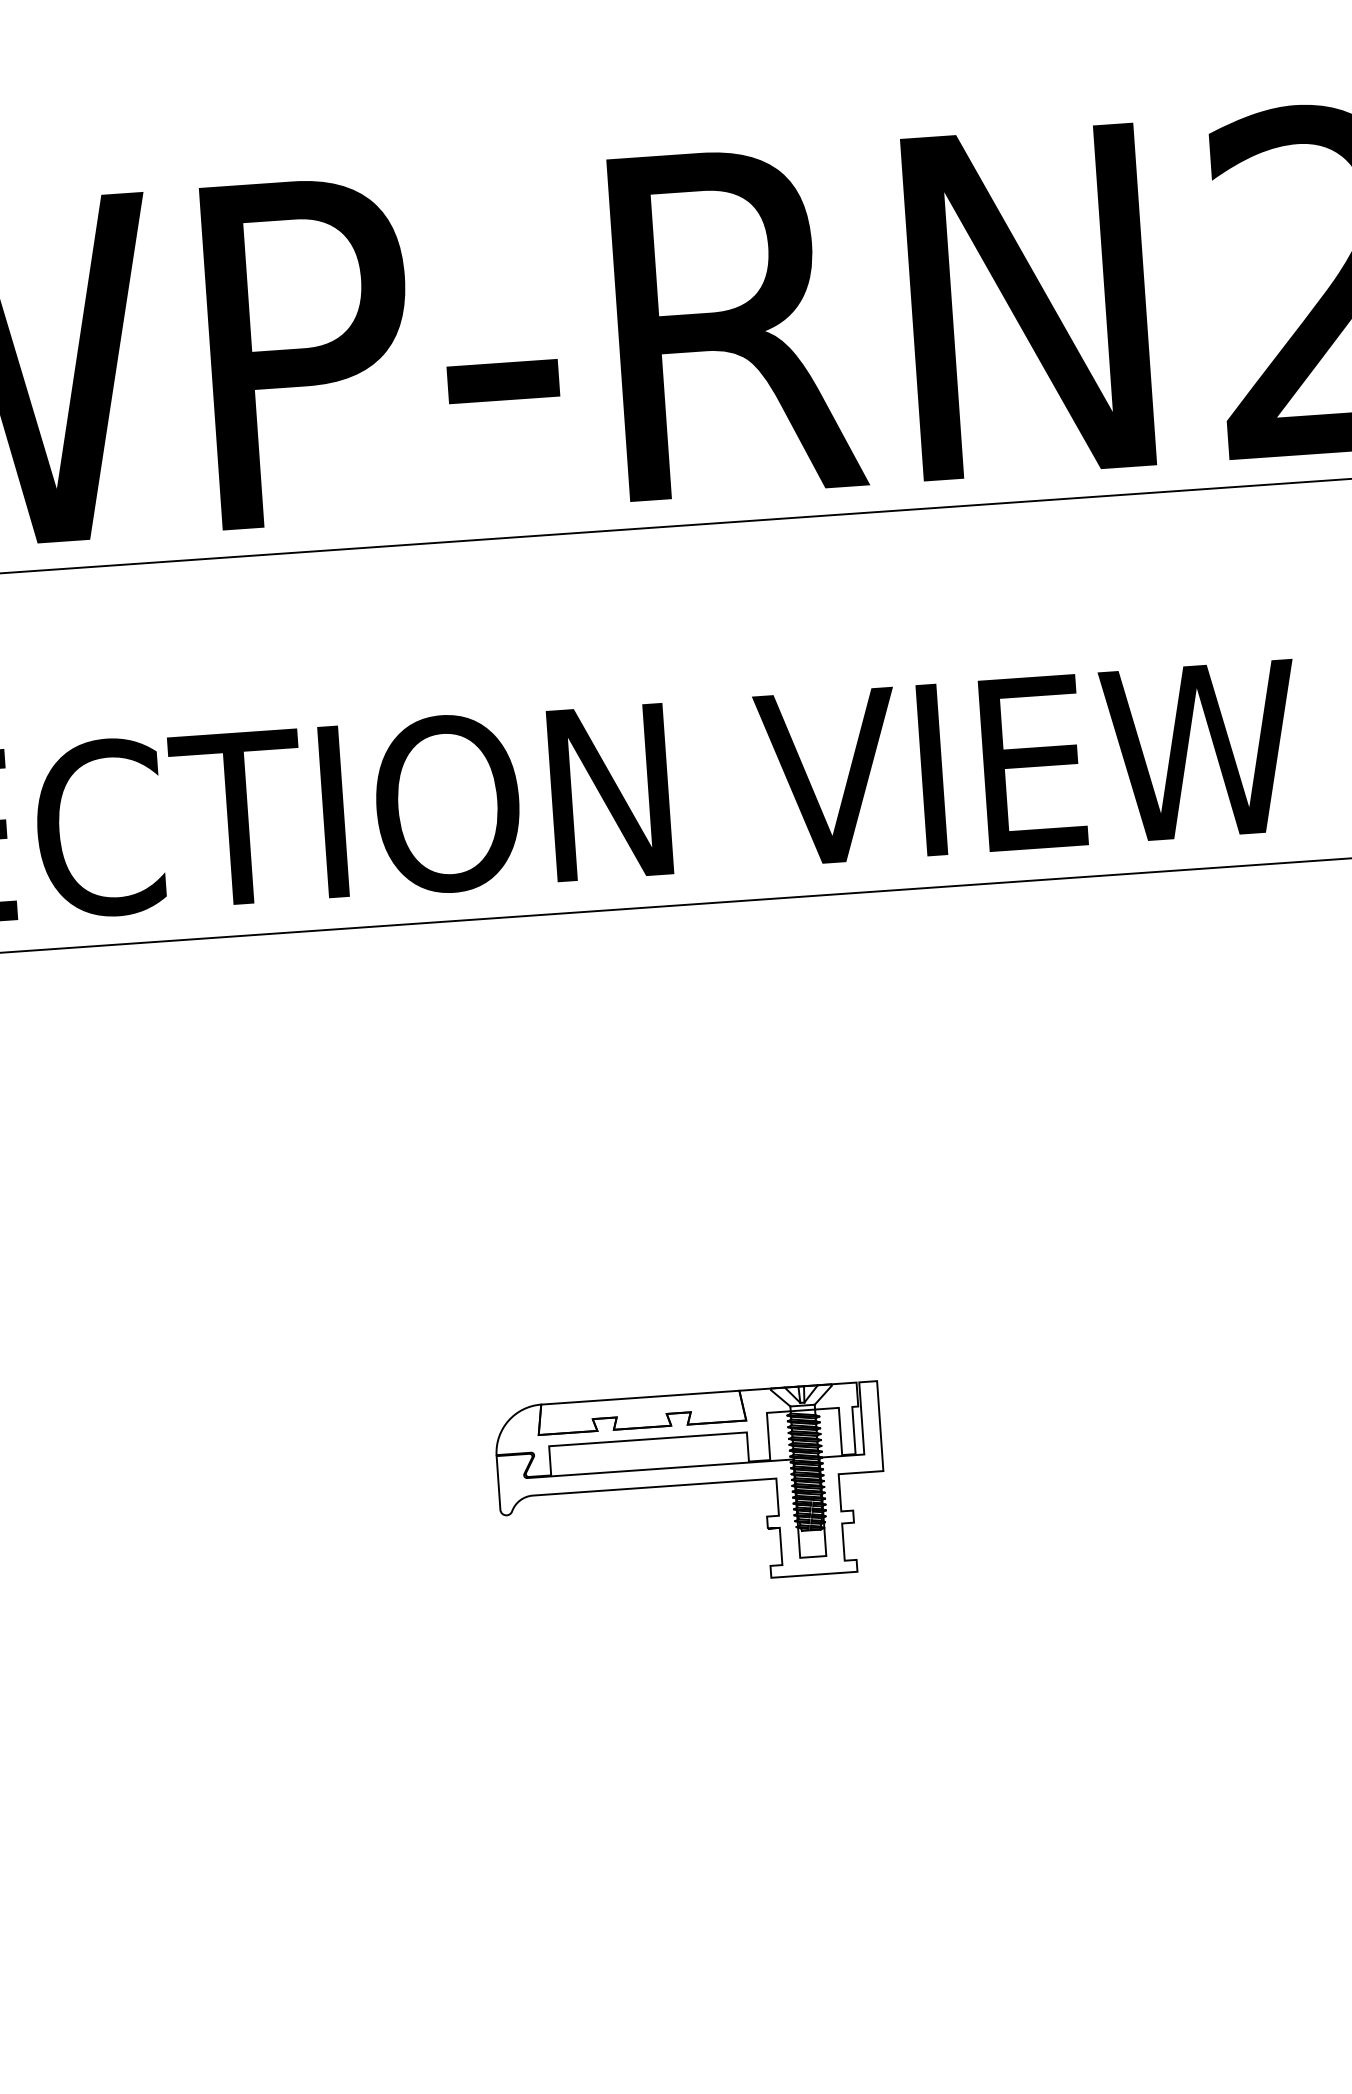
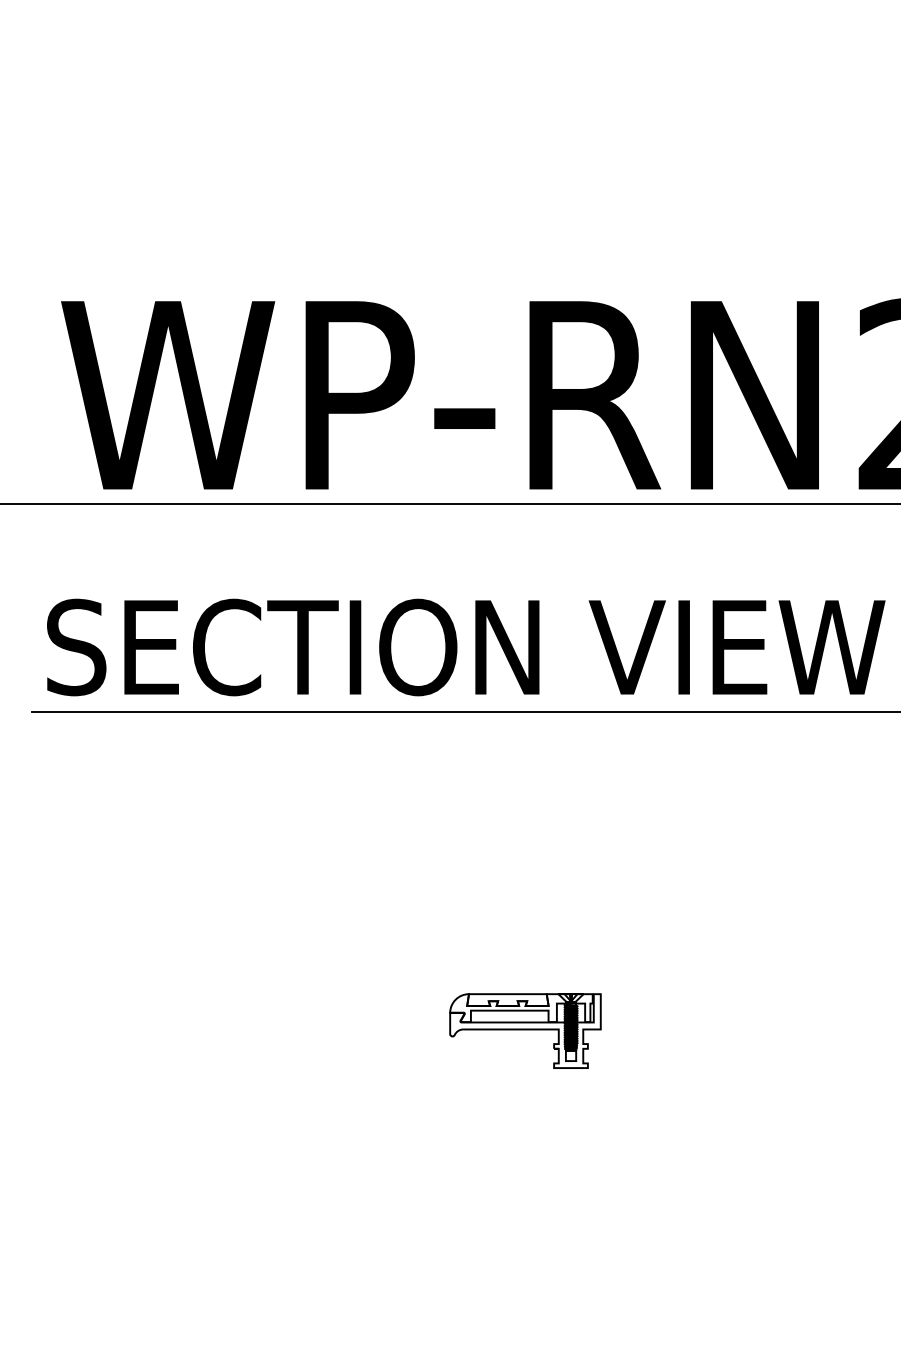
part: (691, 1487) -> (525, 1030), size x0.71

